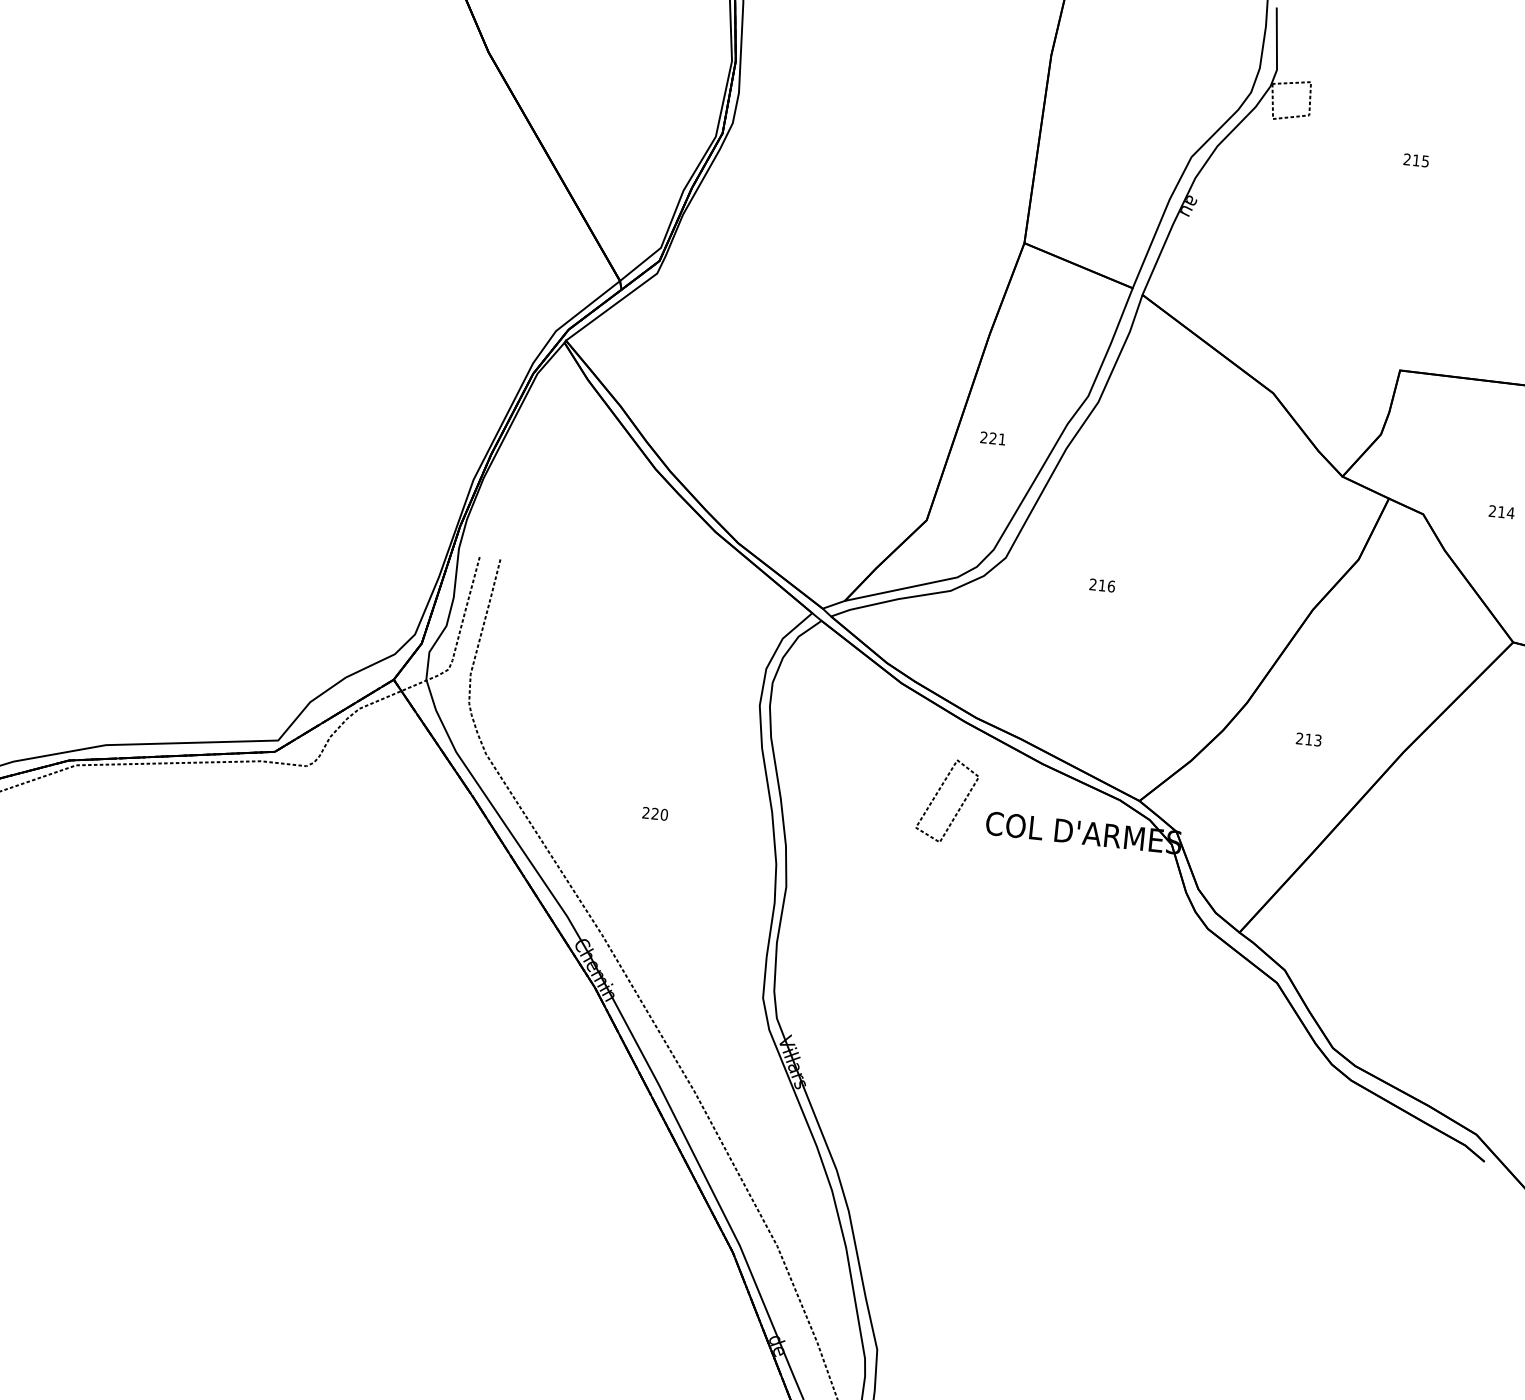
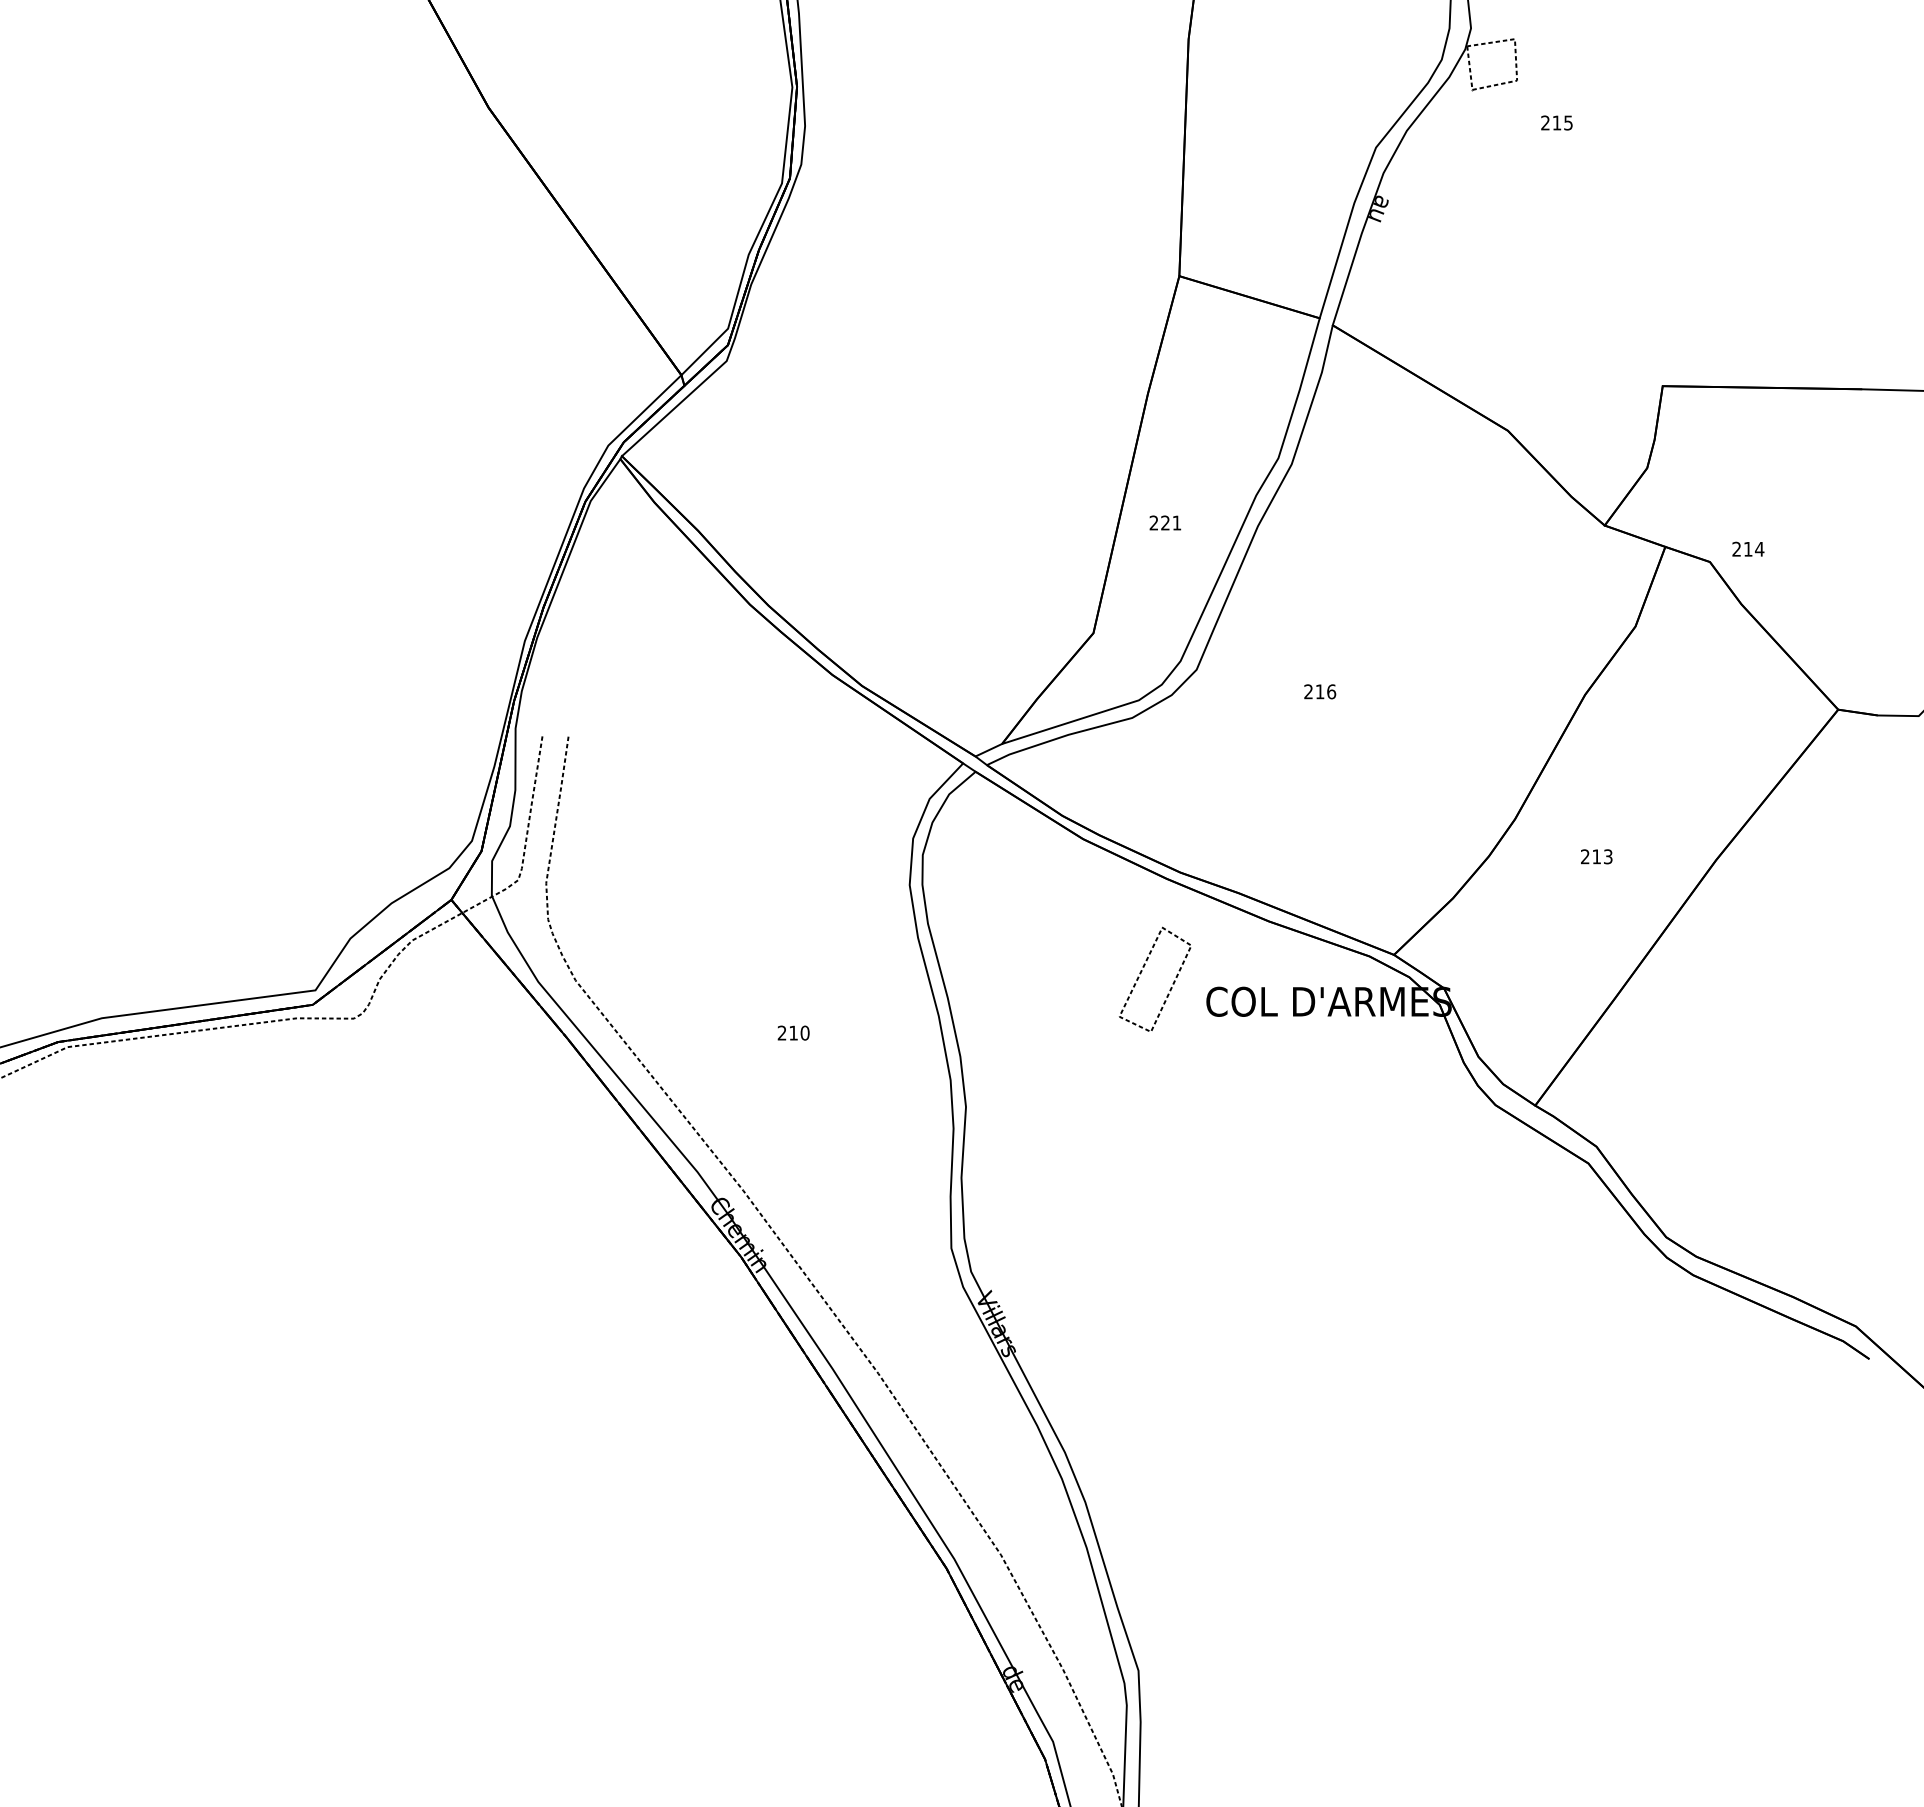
text: (1416, 160) -> (1556, 122), moved
text: (1501, 511) -> (1748, 548), moved
text: (655, 813) -> (793, 1032), 220 -> 210

